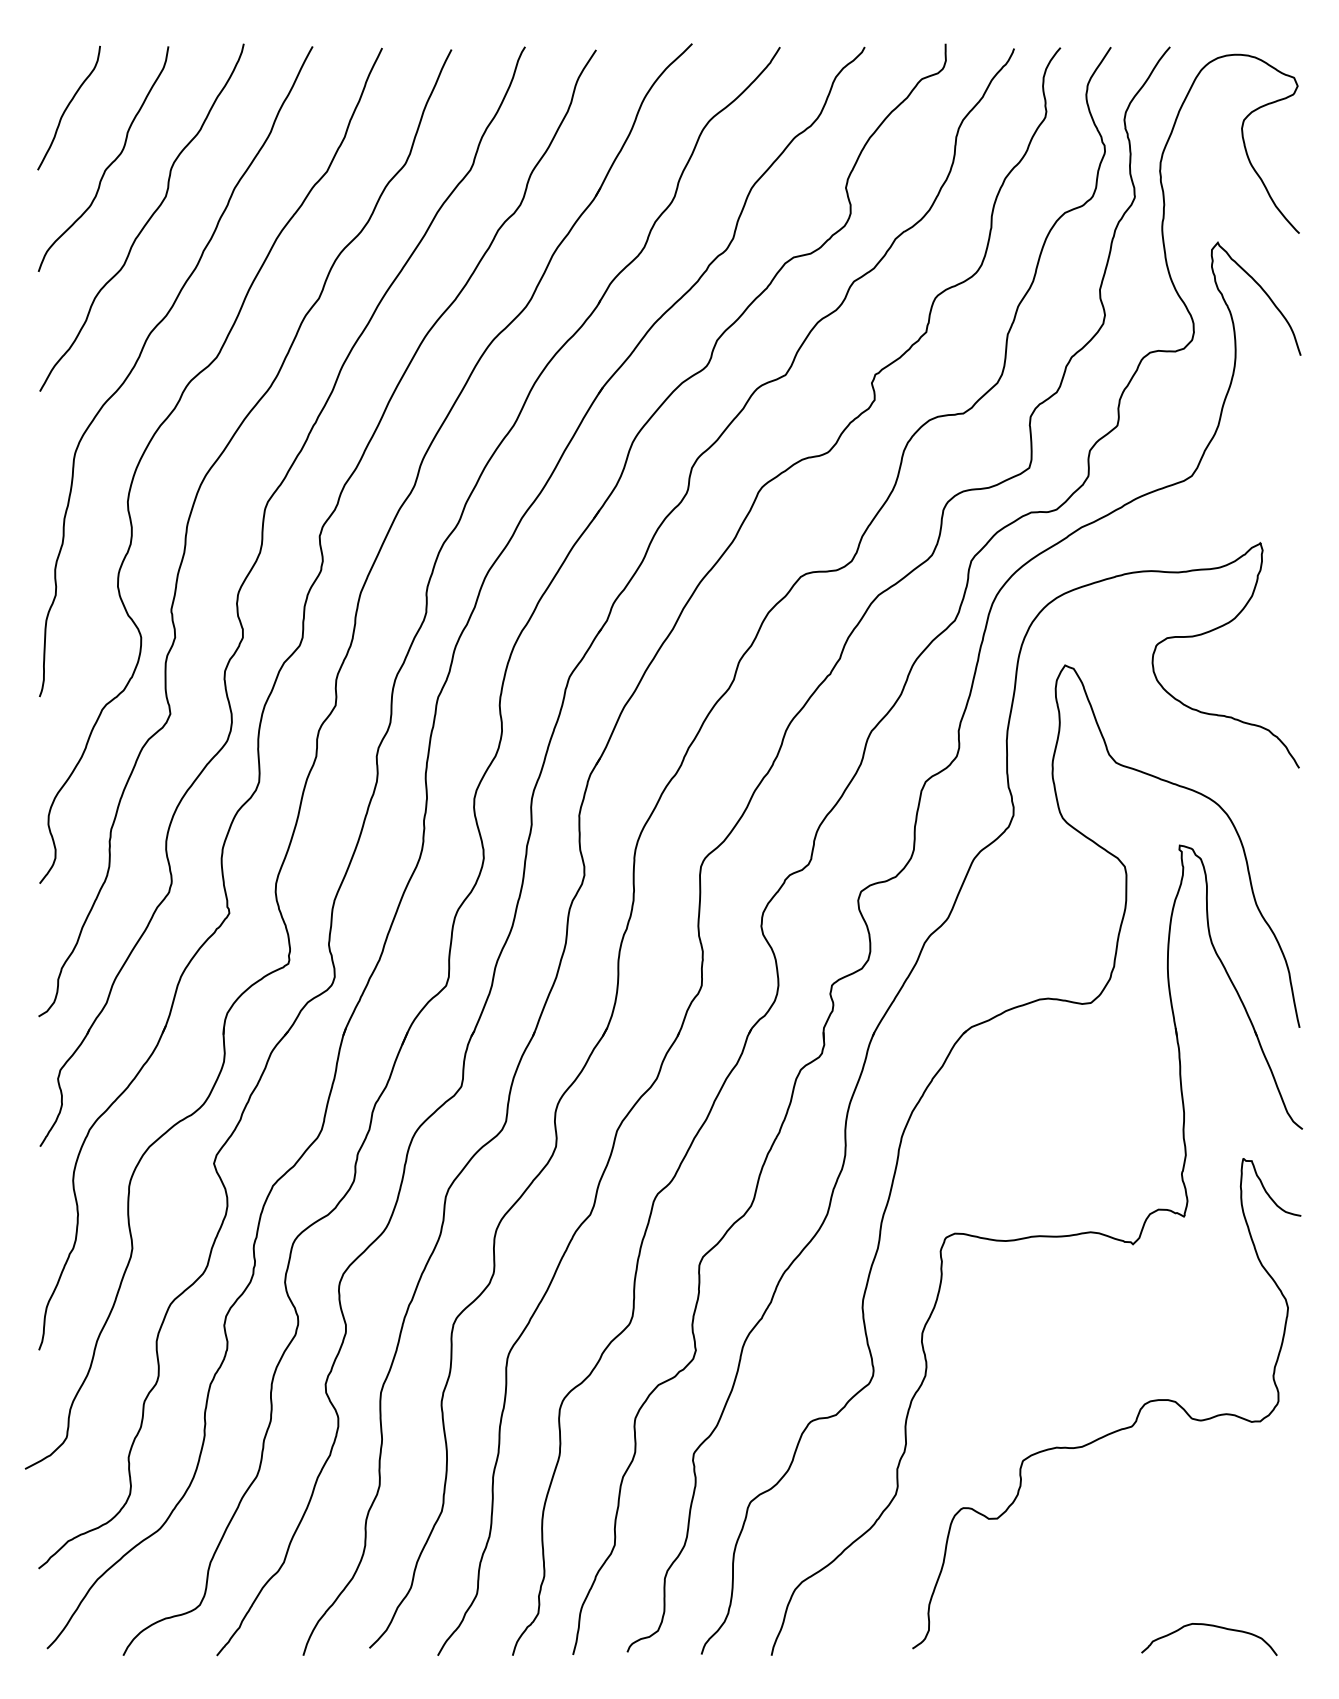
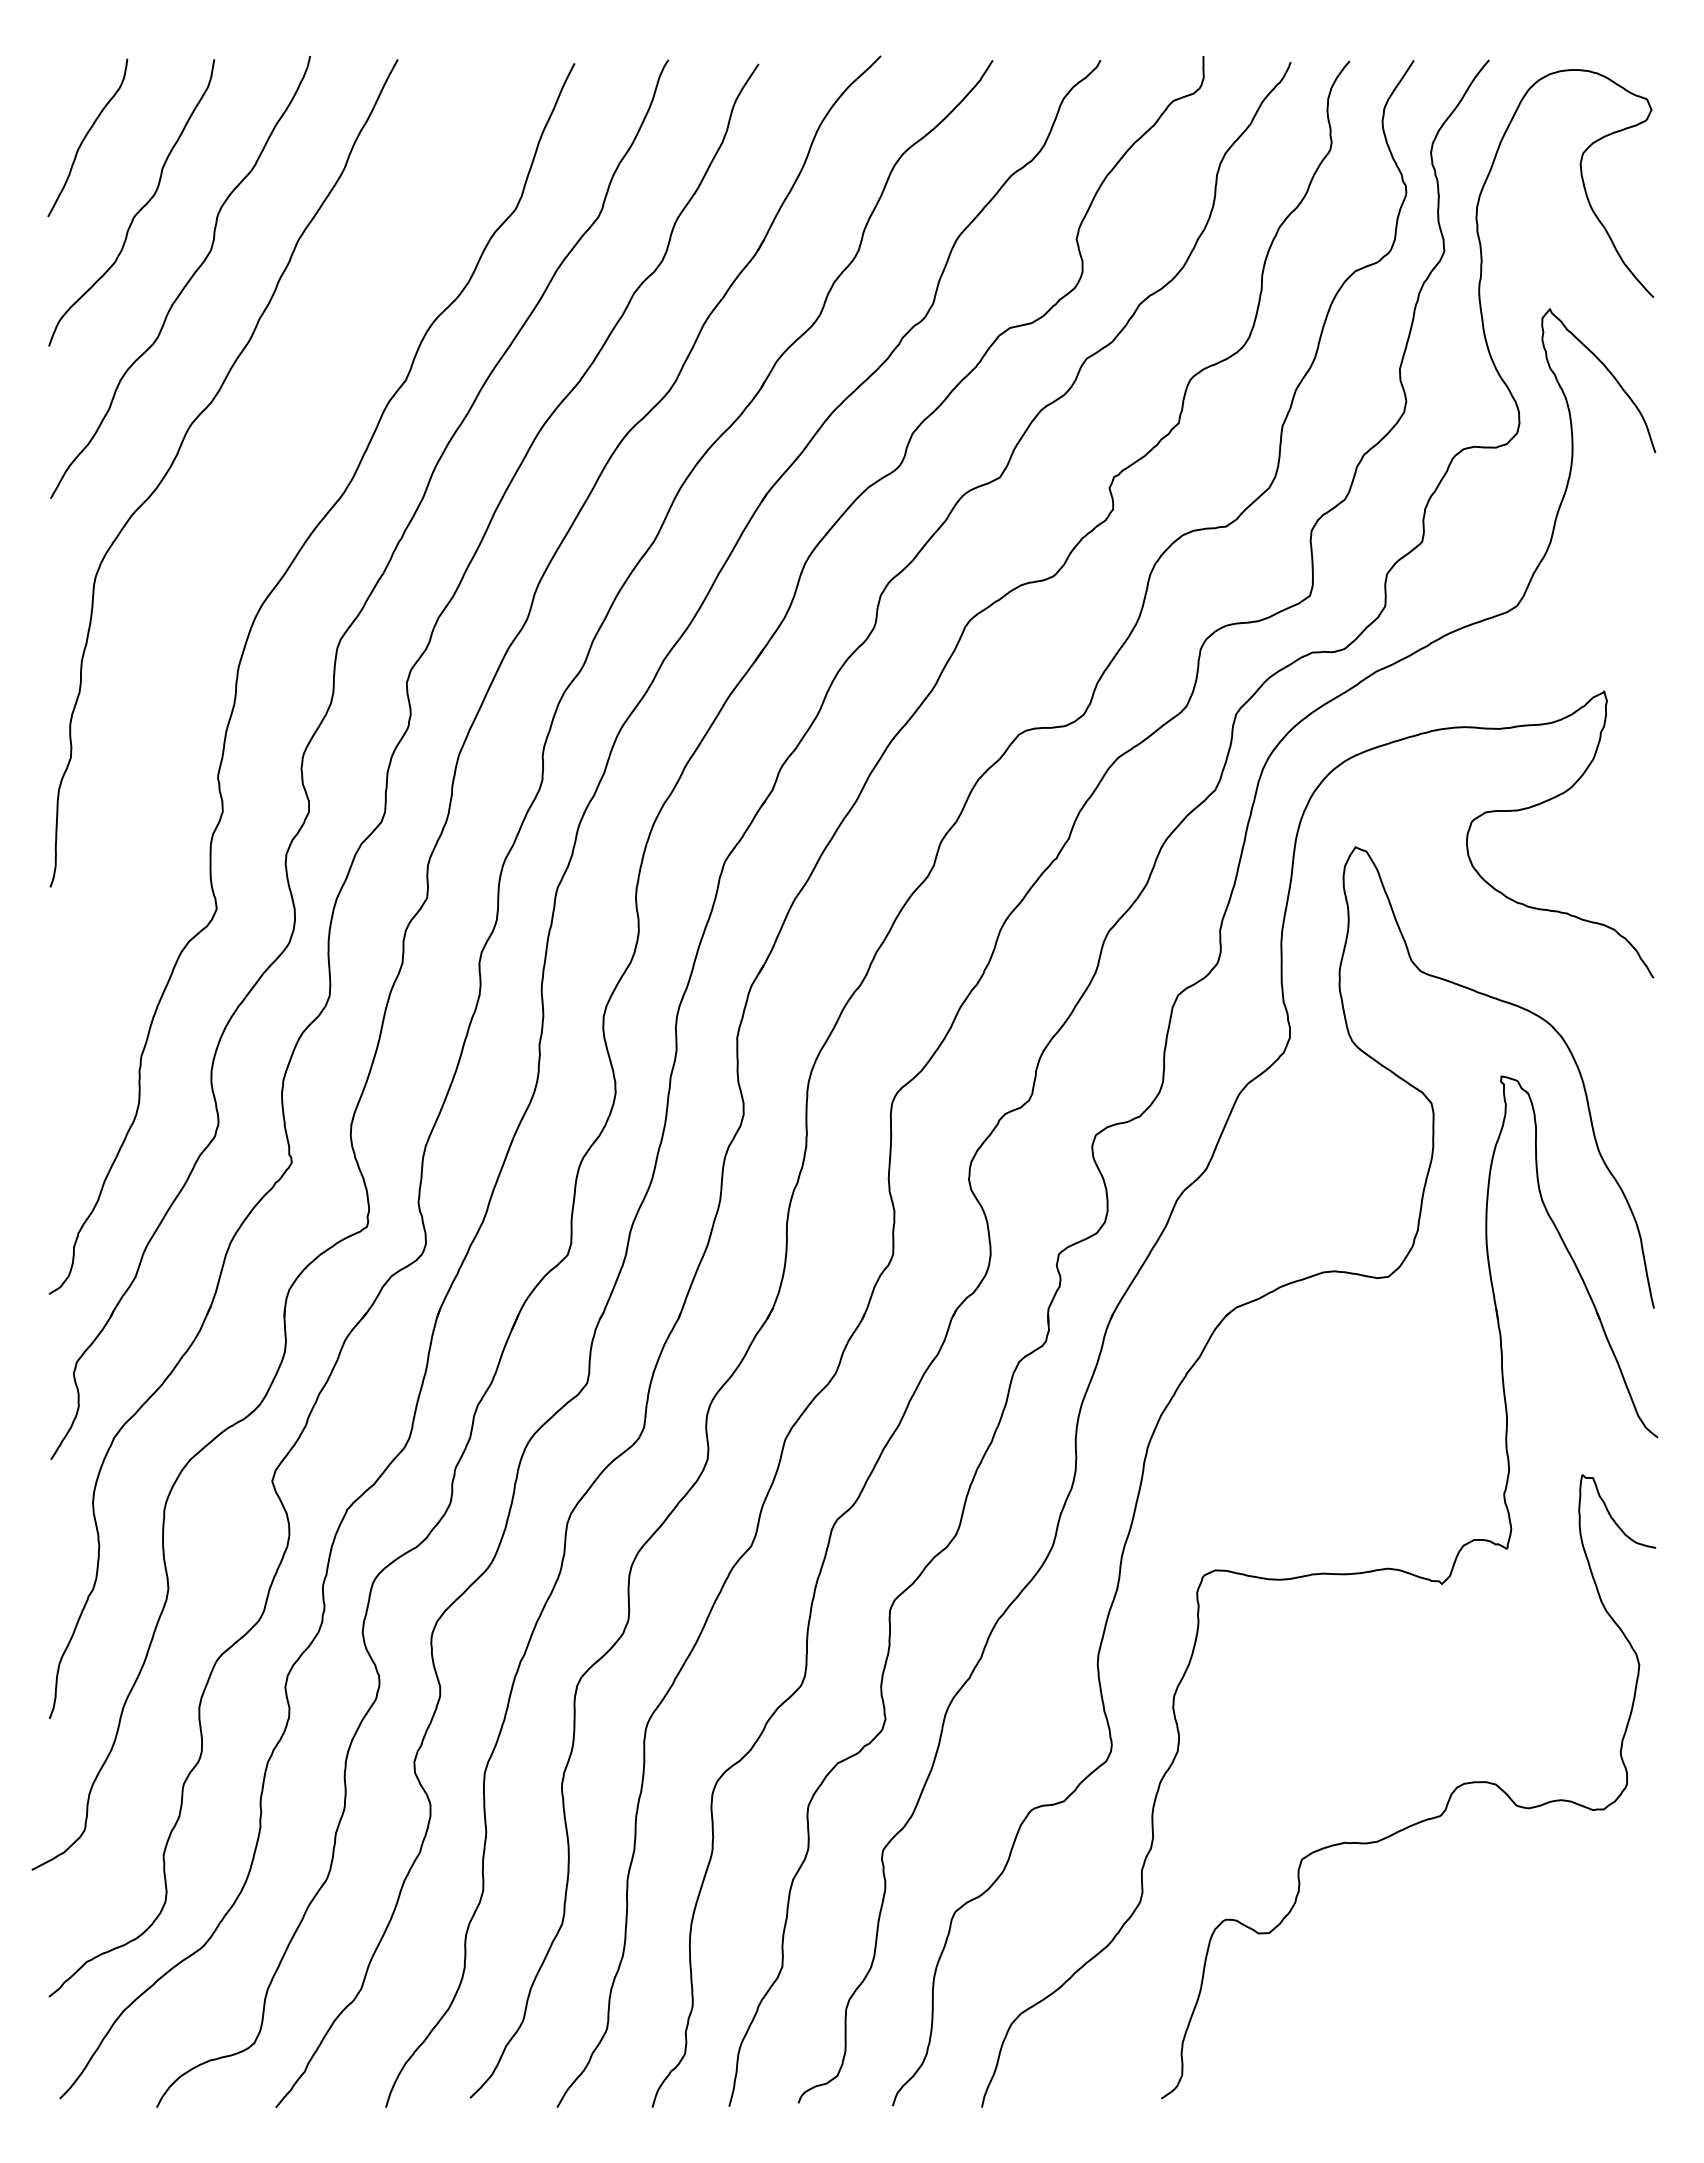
curve: (157, 431) -> (200, 549), removed
curve: (1212, 1626) -> (1542, 2070), removed

